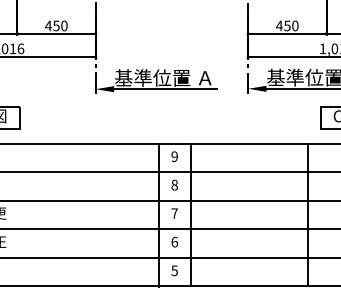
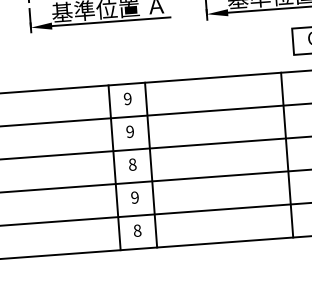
text: (174, 185) -> (130, 132), 8 -> 9
text: (174, 213) -> (132, 164), 7 -> 8
text: (174, 241) -> (134, 196), 6 -> 9
text: (174, 270) -> (137, 230), 5 -> 8

